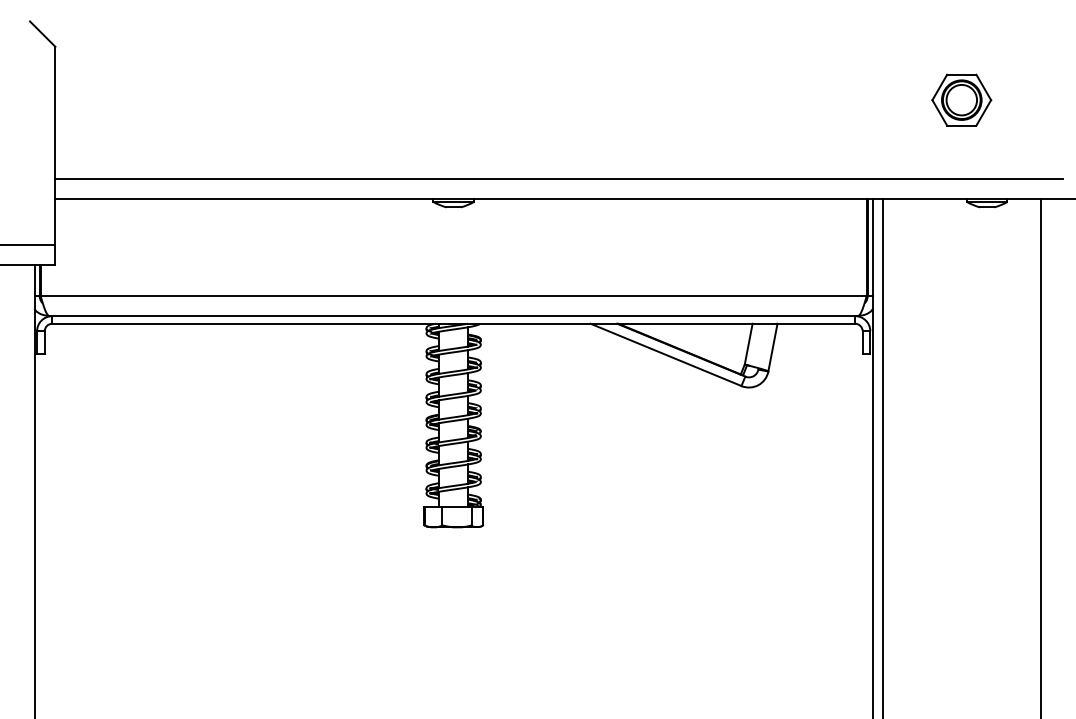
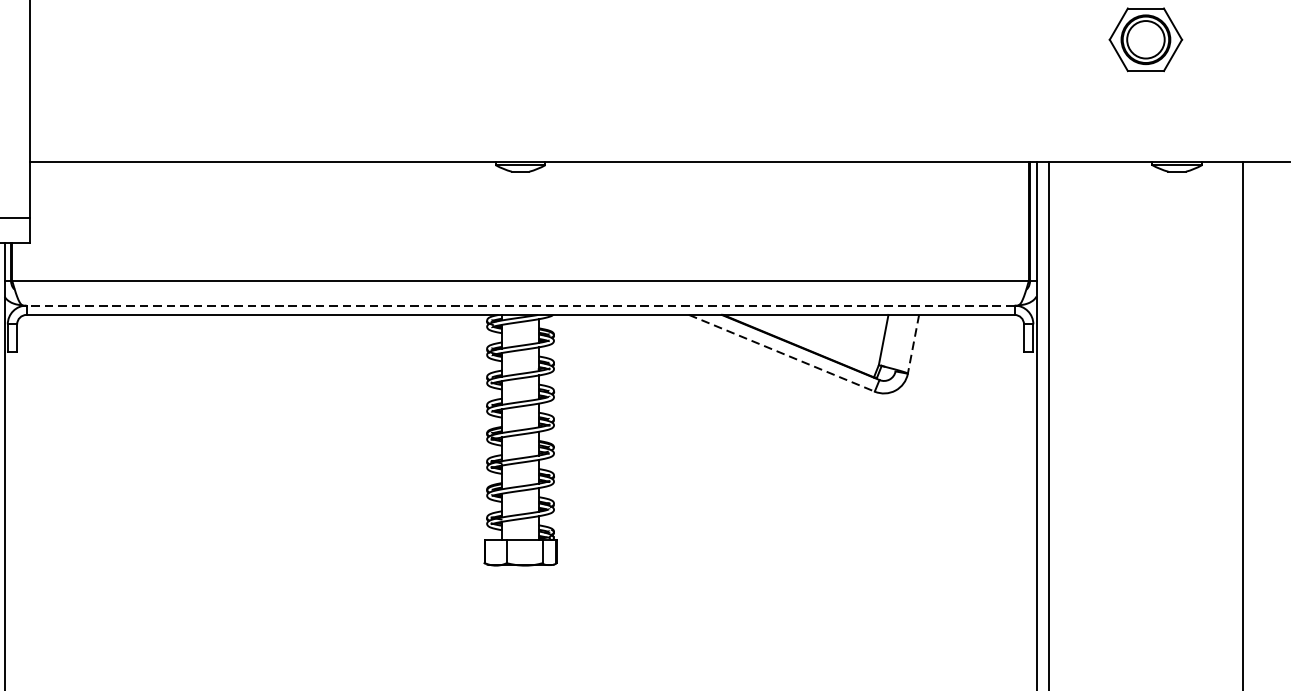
line: (559, 178) -> (650, 136), removed
line: (453, 316) -> (520, 306), solid -> dashed
line: (772, 348) -> (912, 345), solid -> dashed
line: (666, 354) -> (782, 352), solid -> dashed

